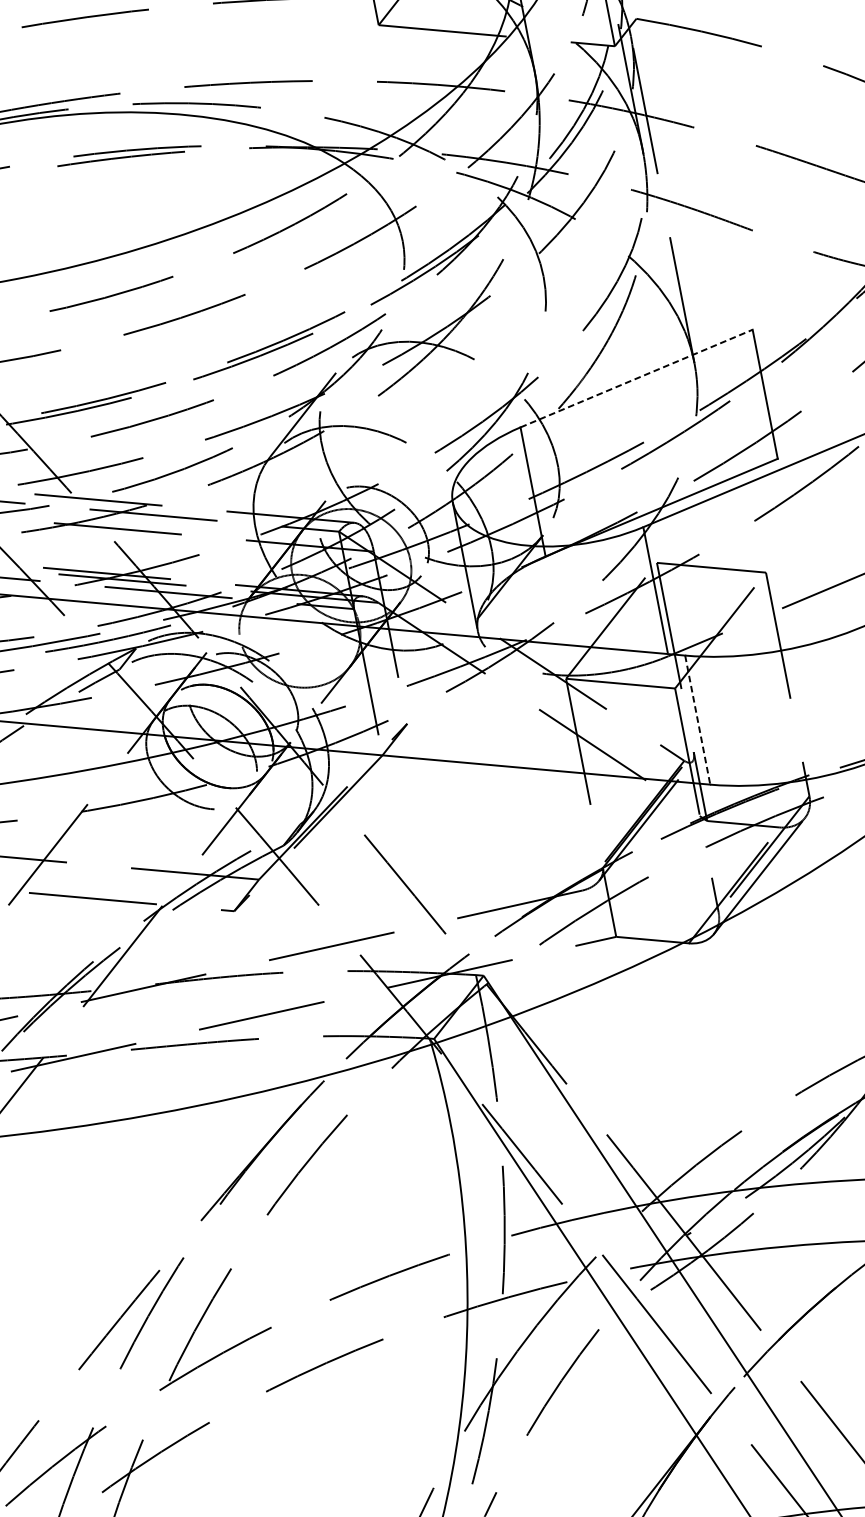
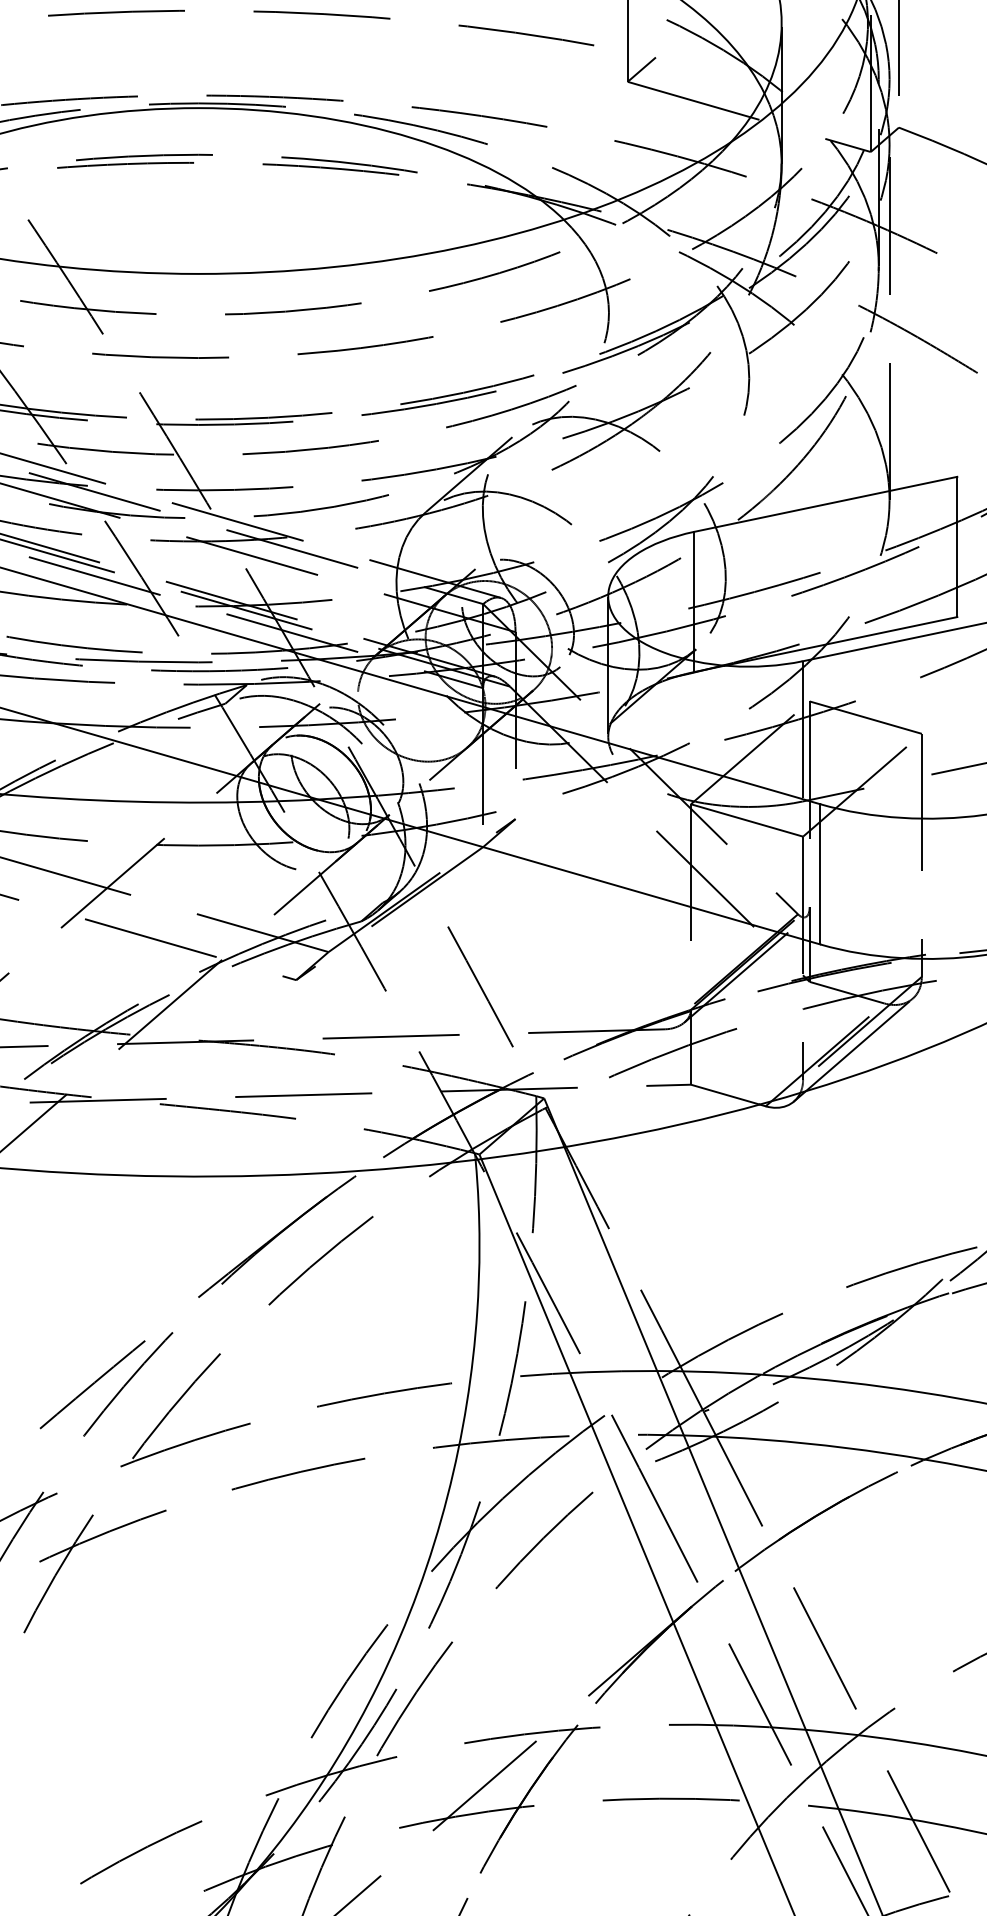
line: (637, 378) -> (826, 504), dashed -> solid
line: (697, 720) -> (820, 874), dashed -> solid

